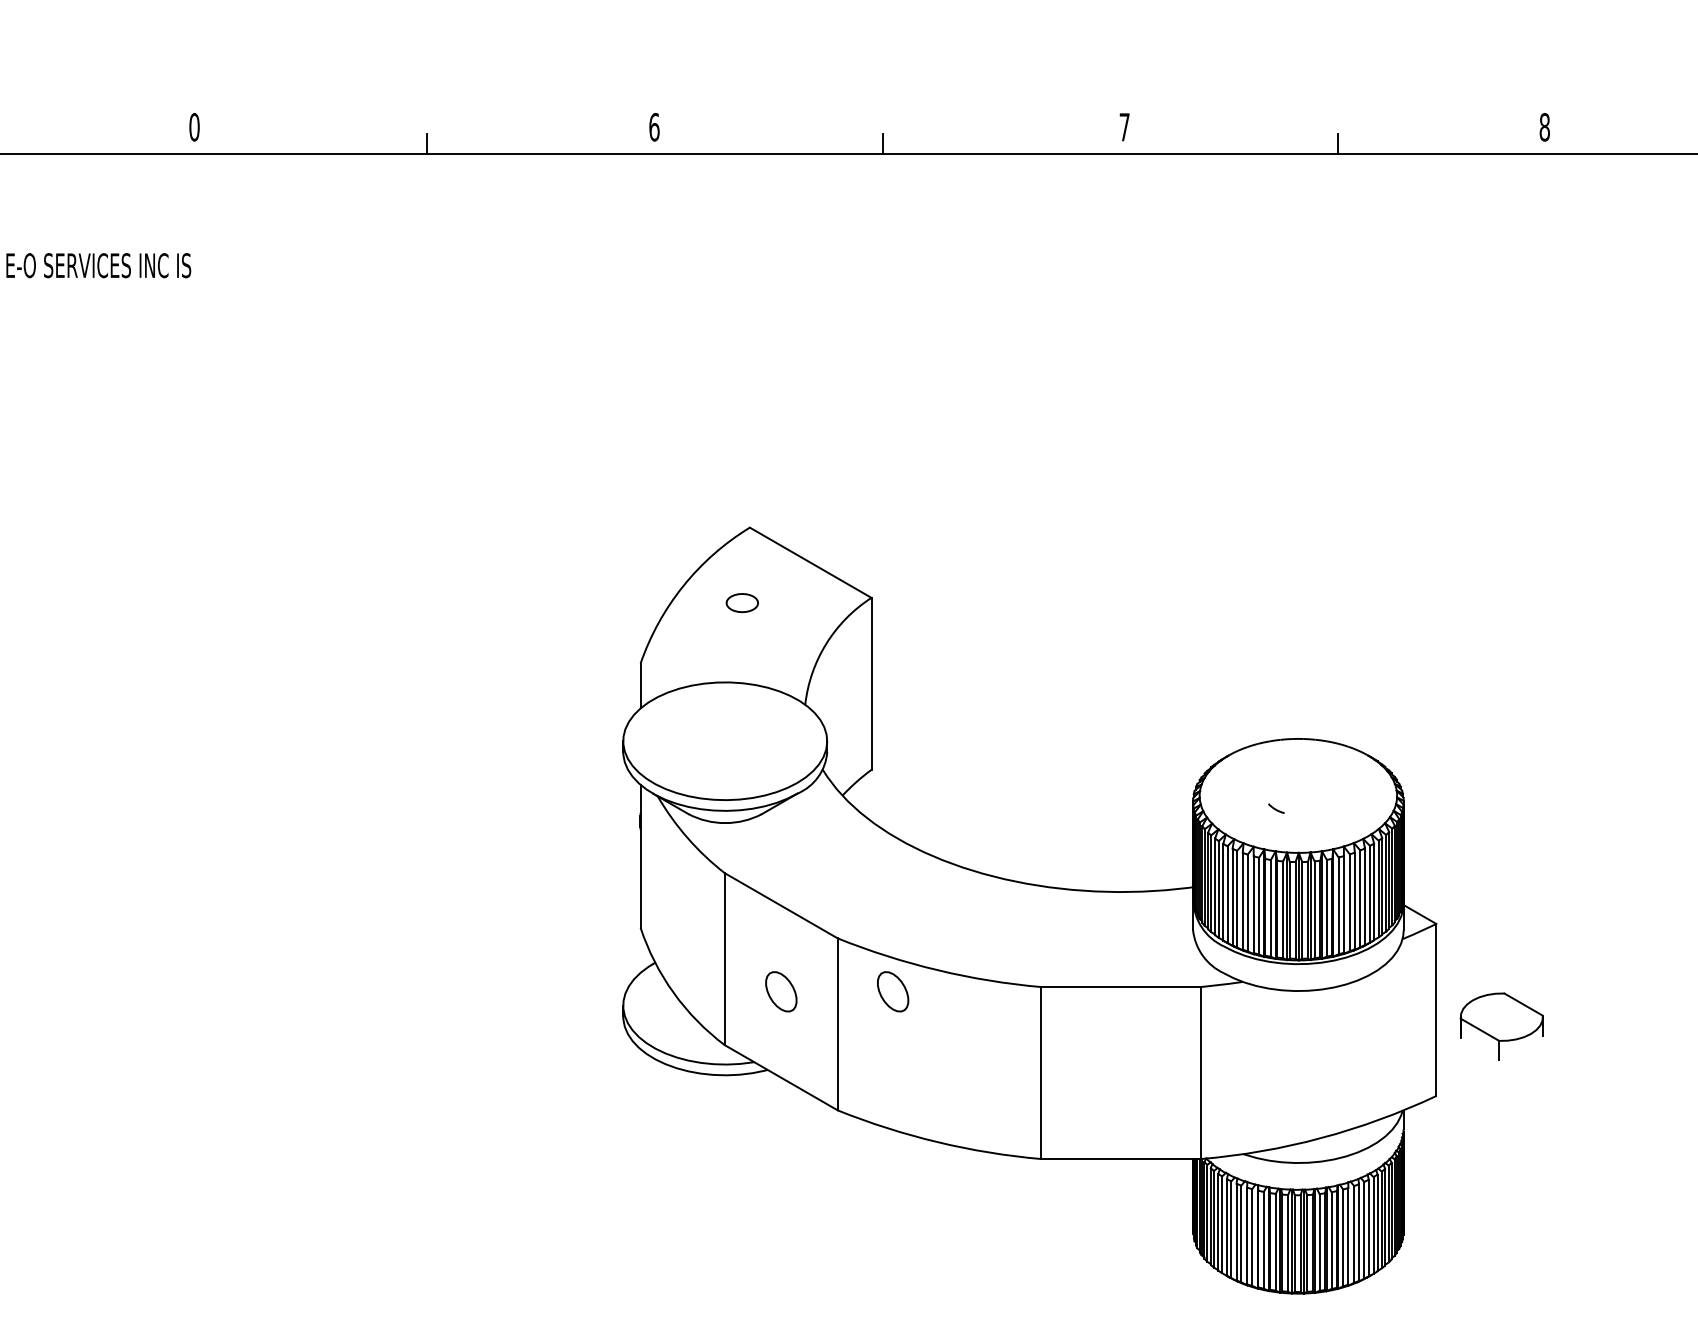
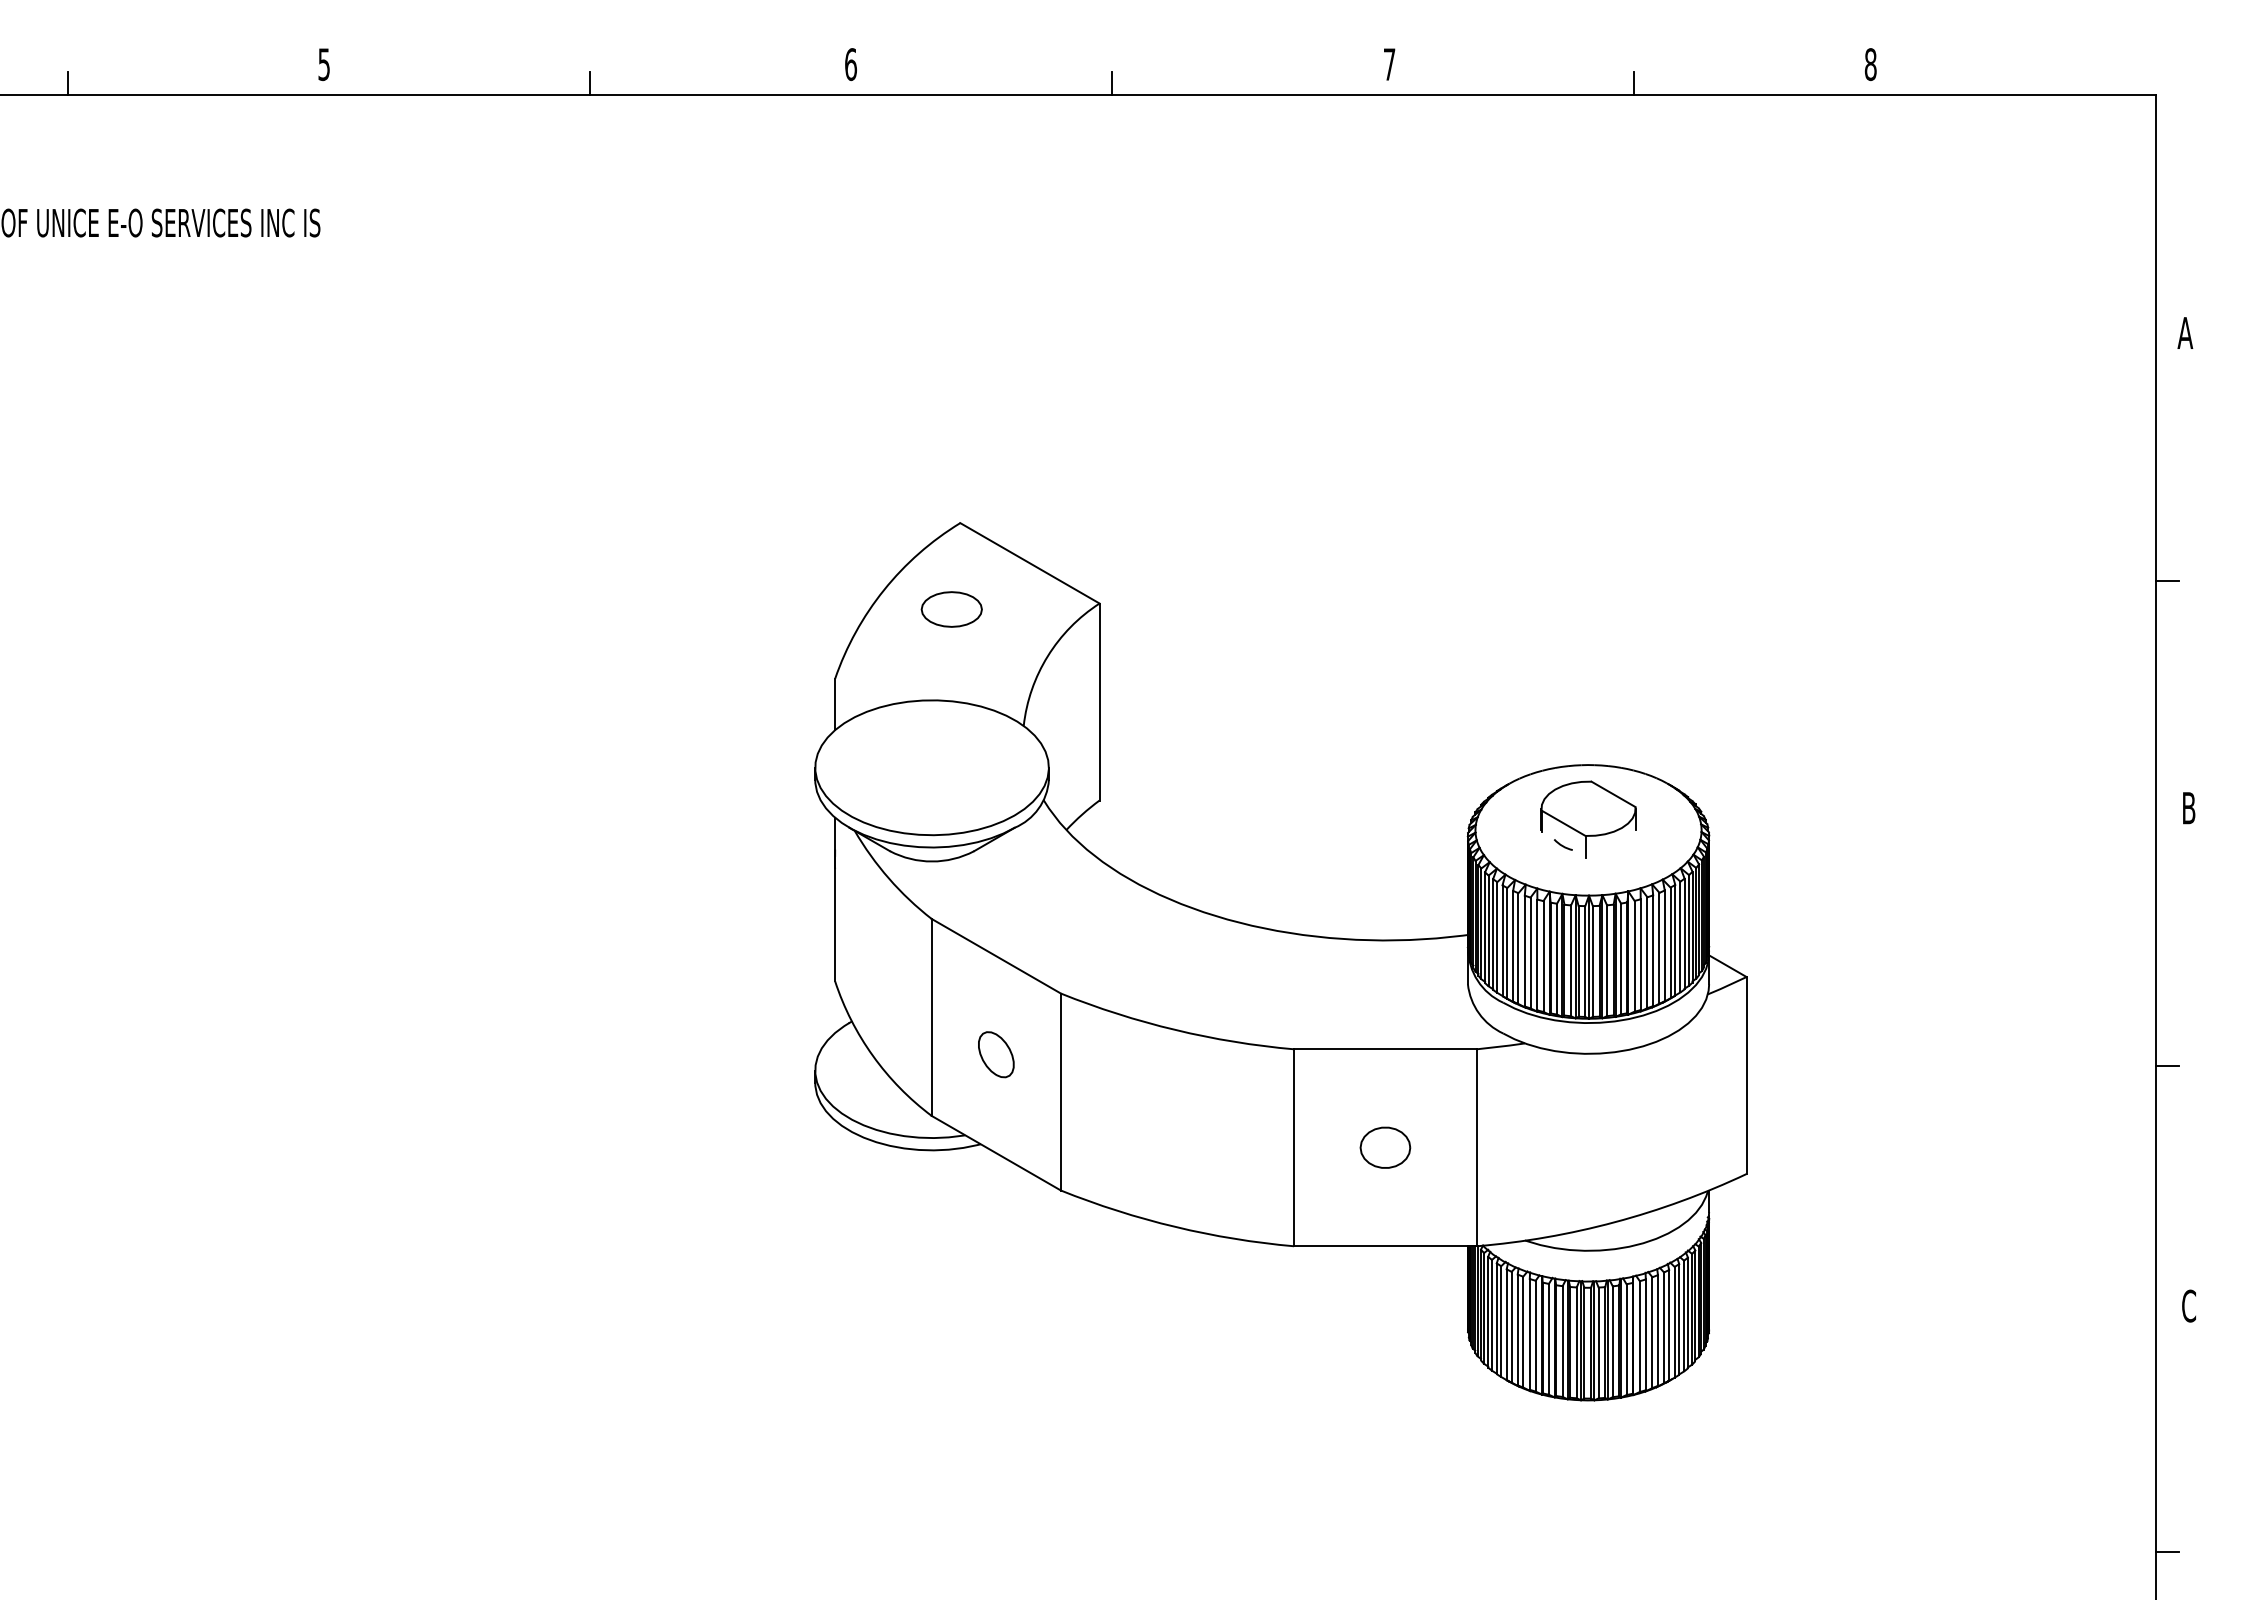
text: (194, 127) -> (324, 64), 0 -> 5
part: (742, 603) -> (951, 609), size x1.67
part: (893, 991) -> (1124, 1054), removed
part: (1501, 1026) -> (1588, 819), moved
part: (1121, 1072) -> (1385, 1147), added

